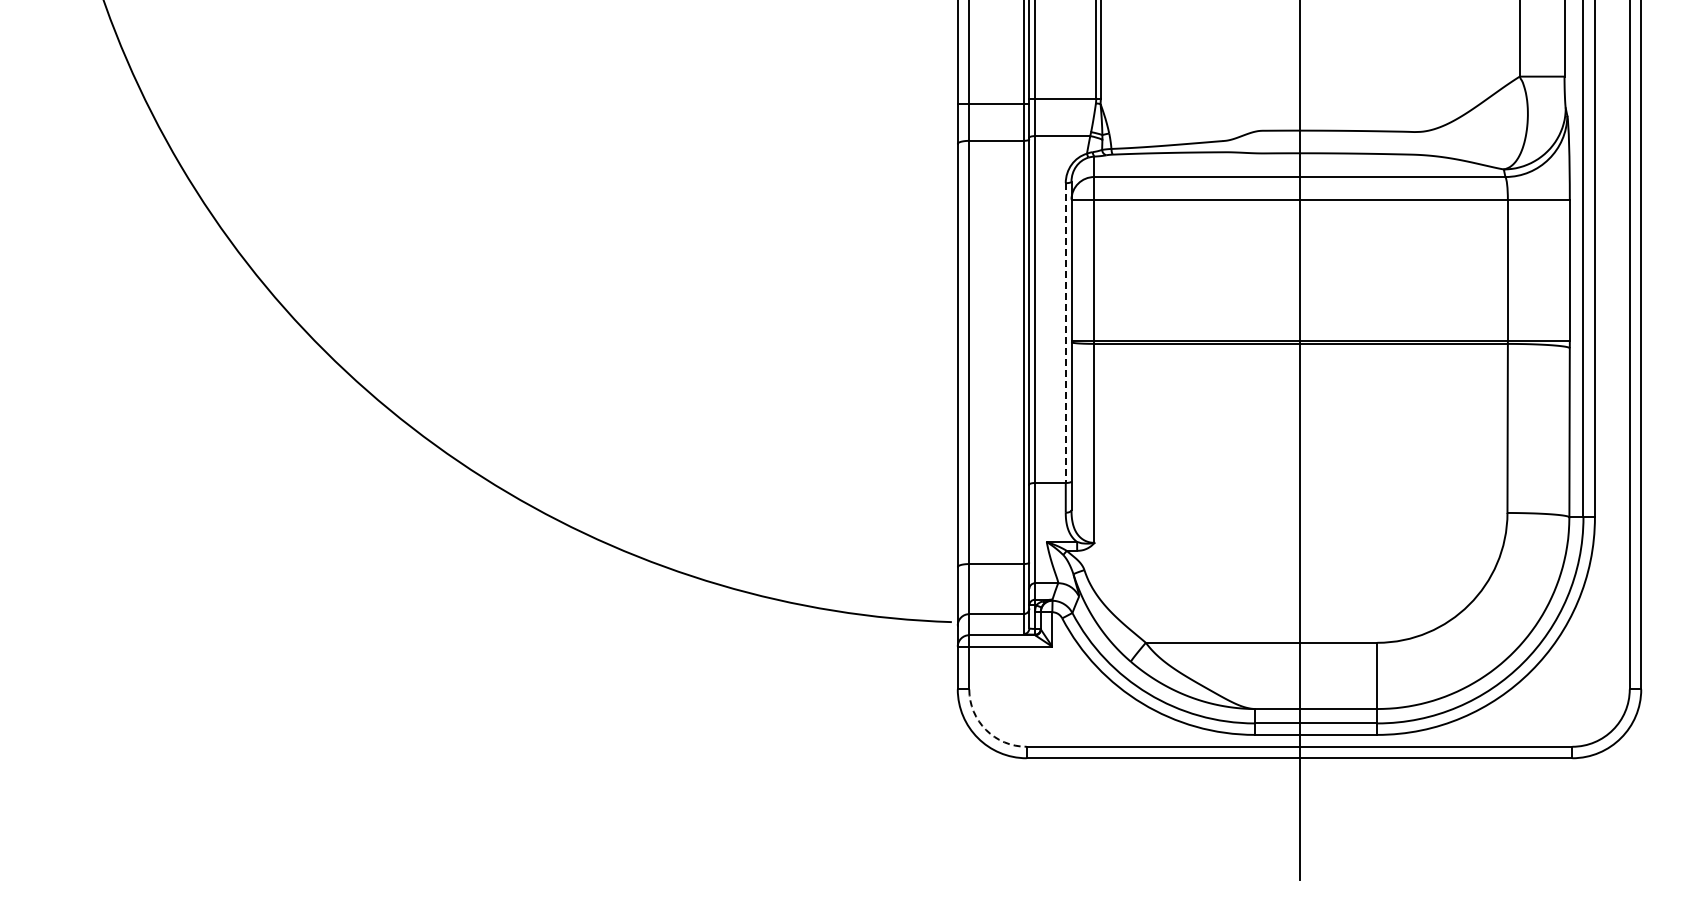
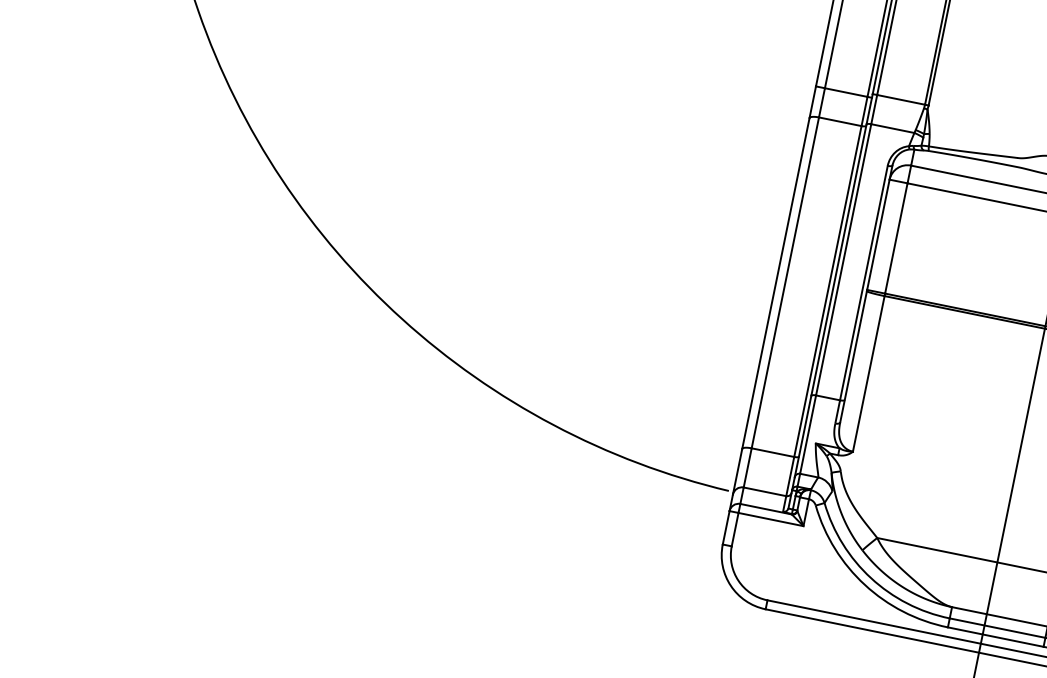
line: (1065, 333) -> (863, 283), dashed -> solid
arc: (986, 729) -> (738, 580), dashed -> solid

